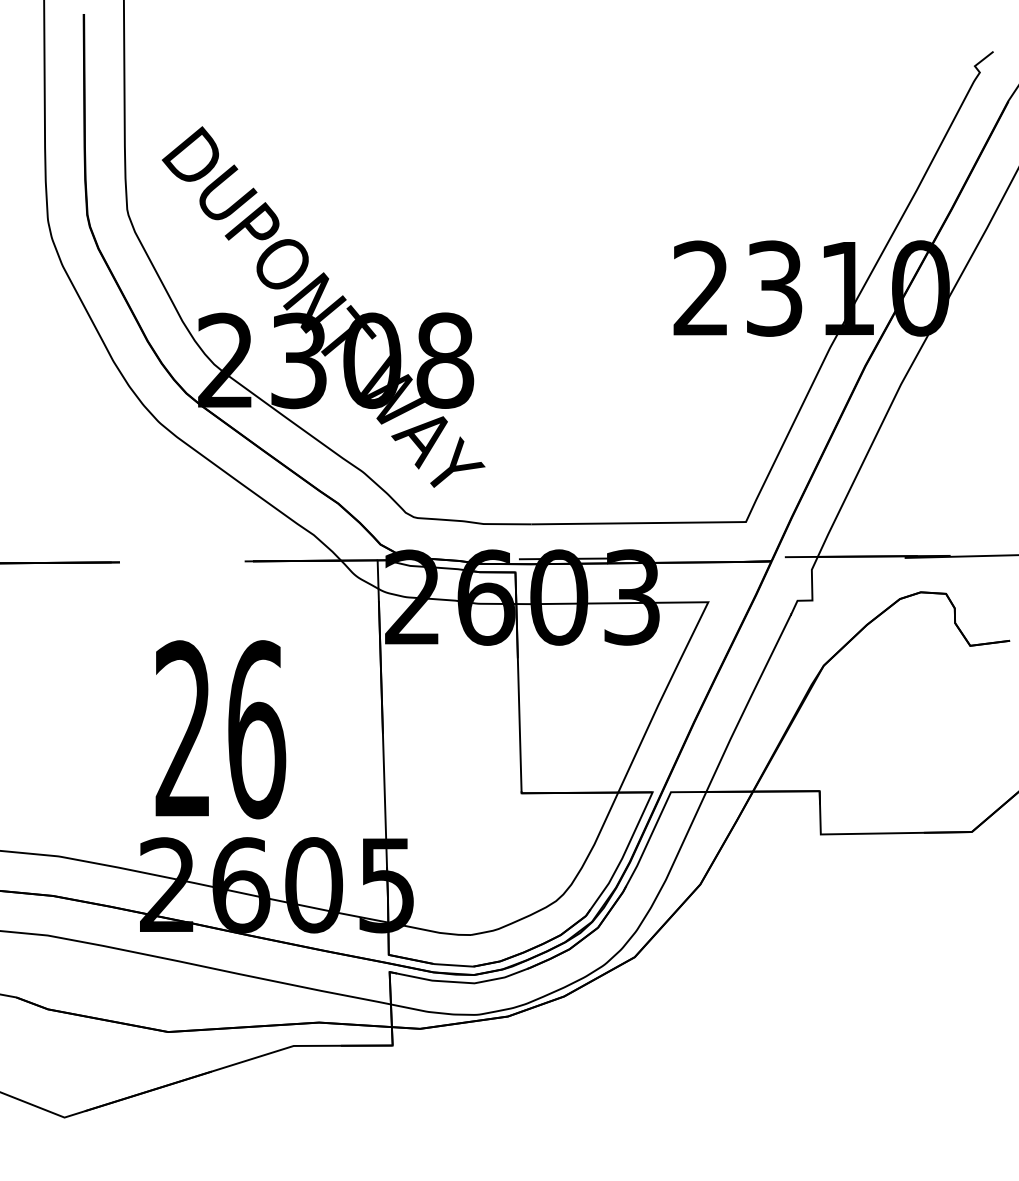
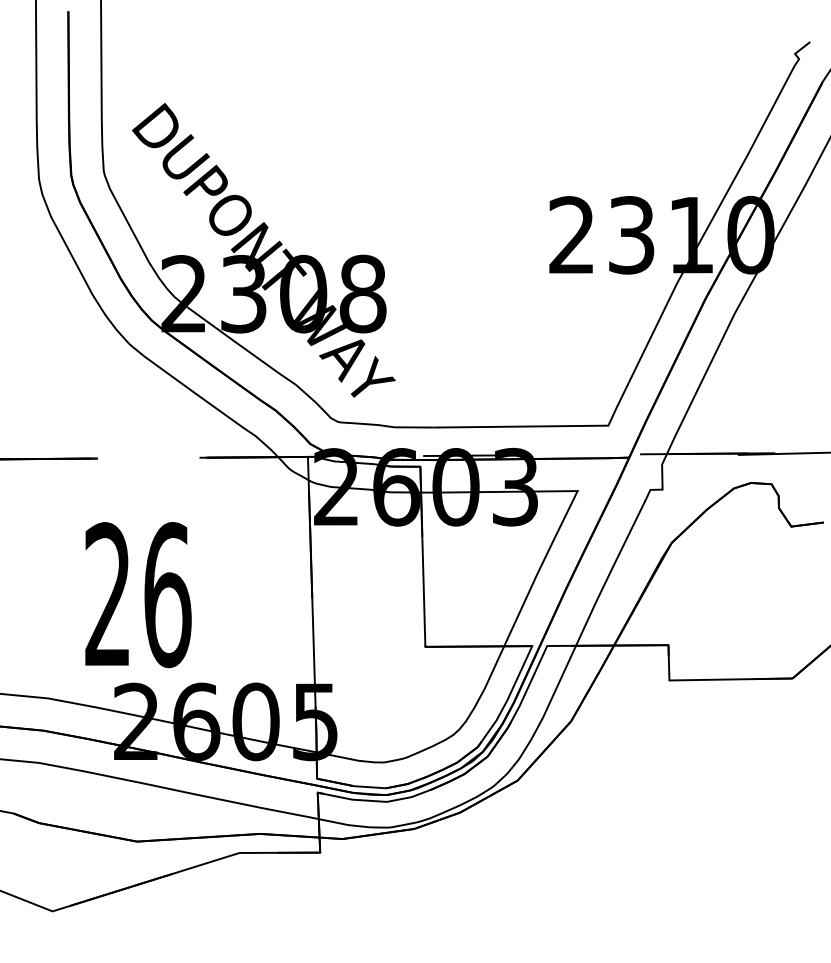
text: (220, 729) -> (138, 594), moved

